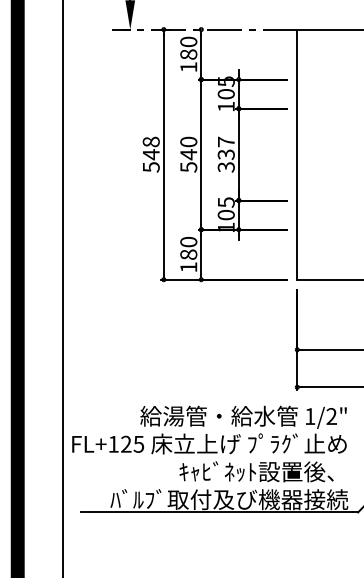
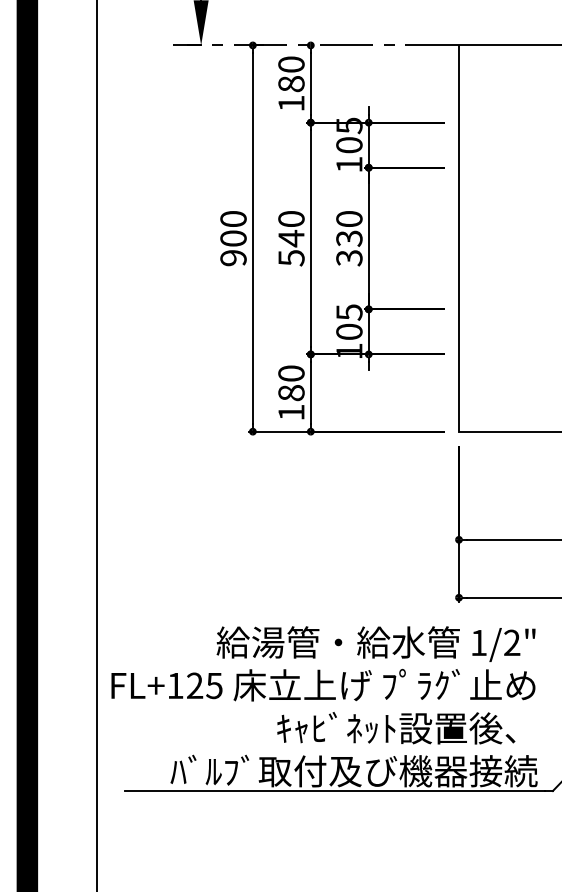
text: (225, 141) -> (348, 218), 337 -> 330
text: (150, 154) -> (232, 238), 548 -> 900

